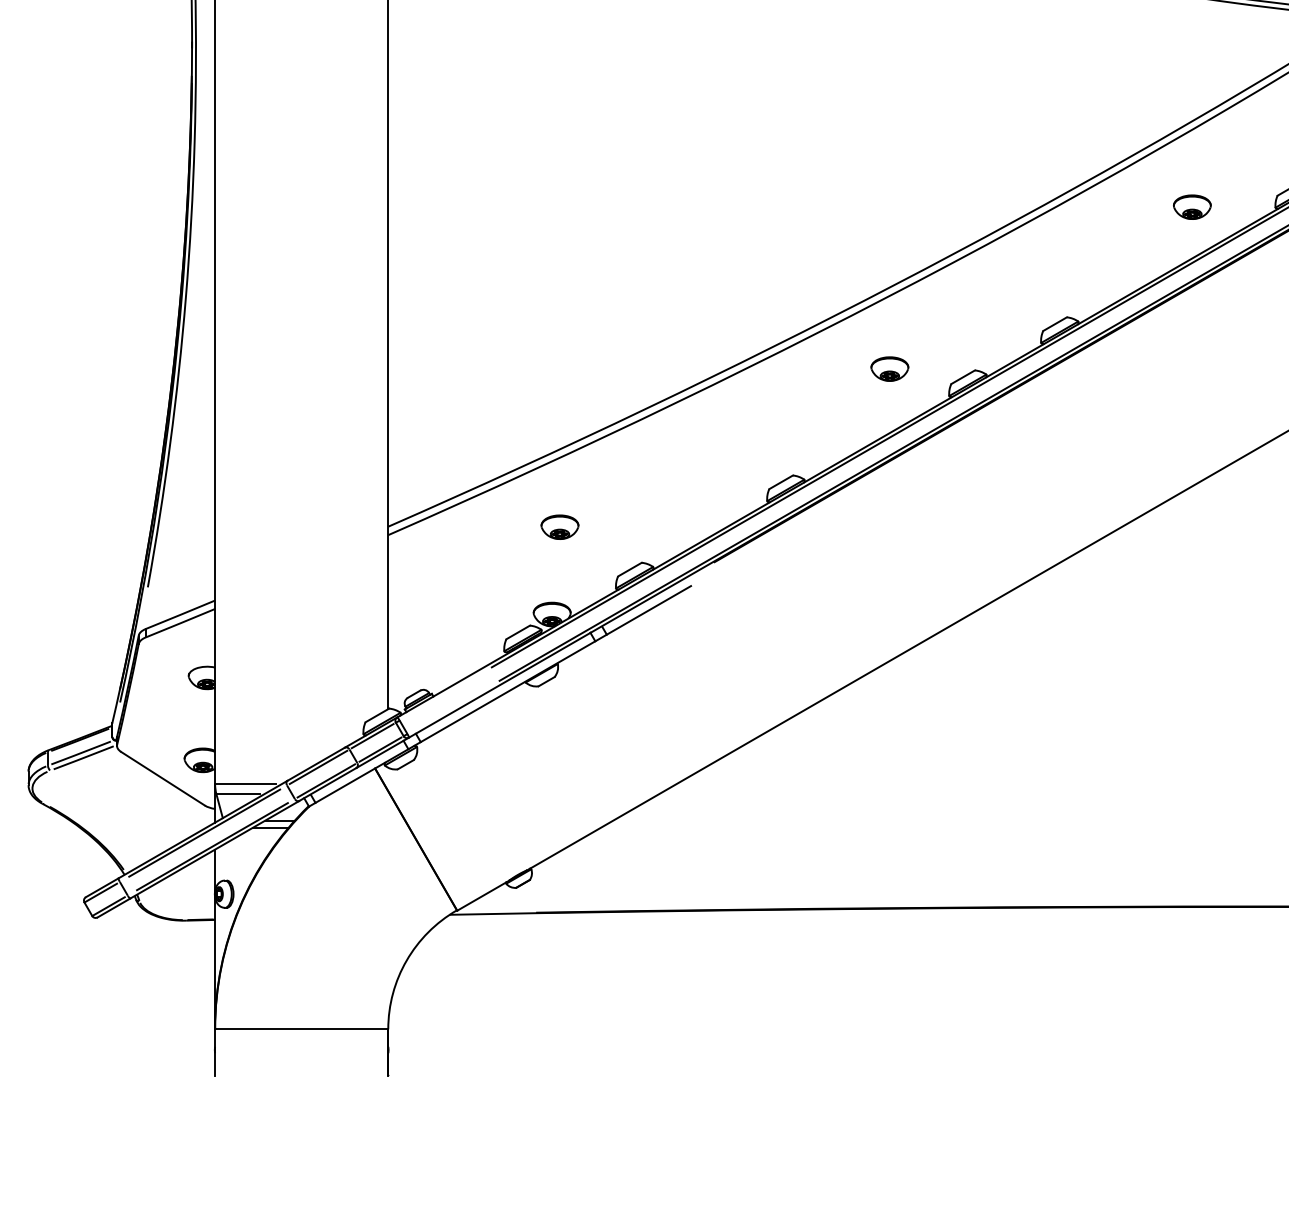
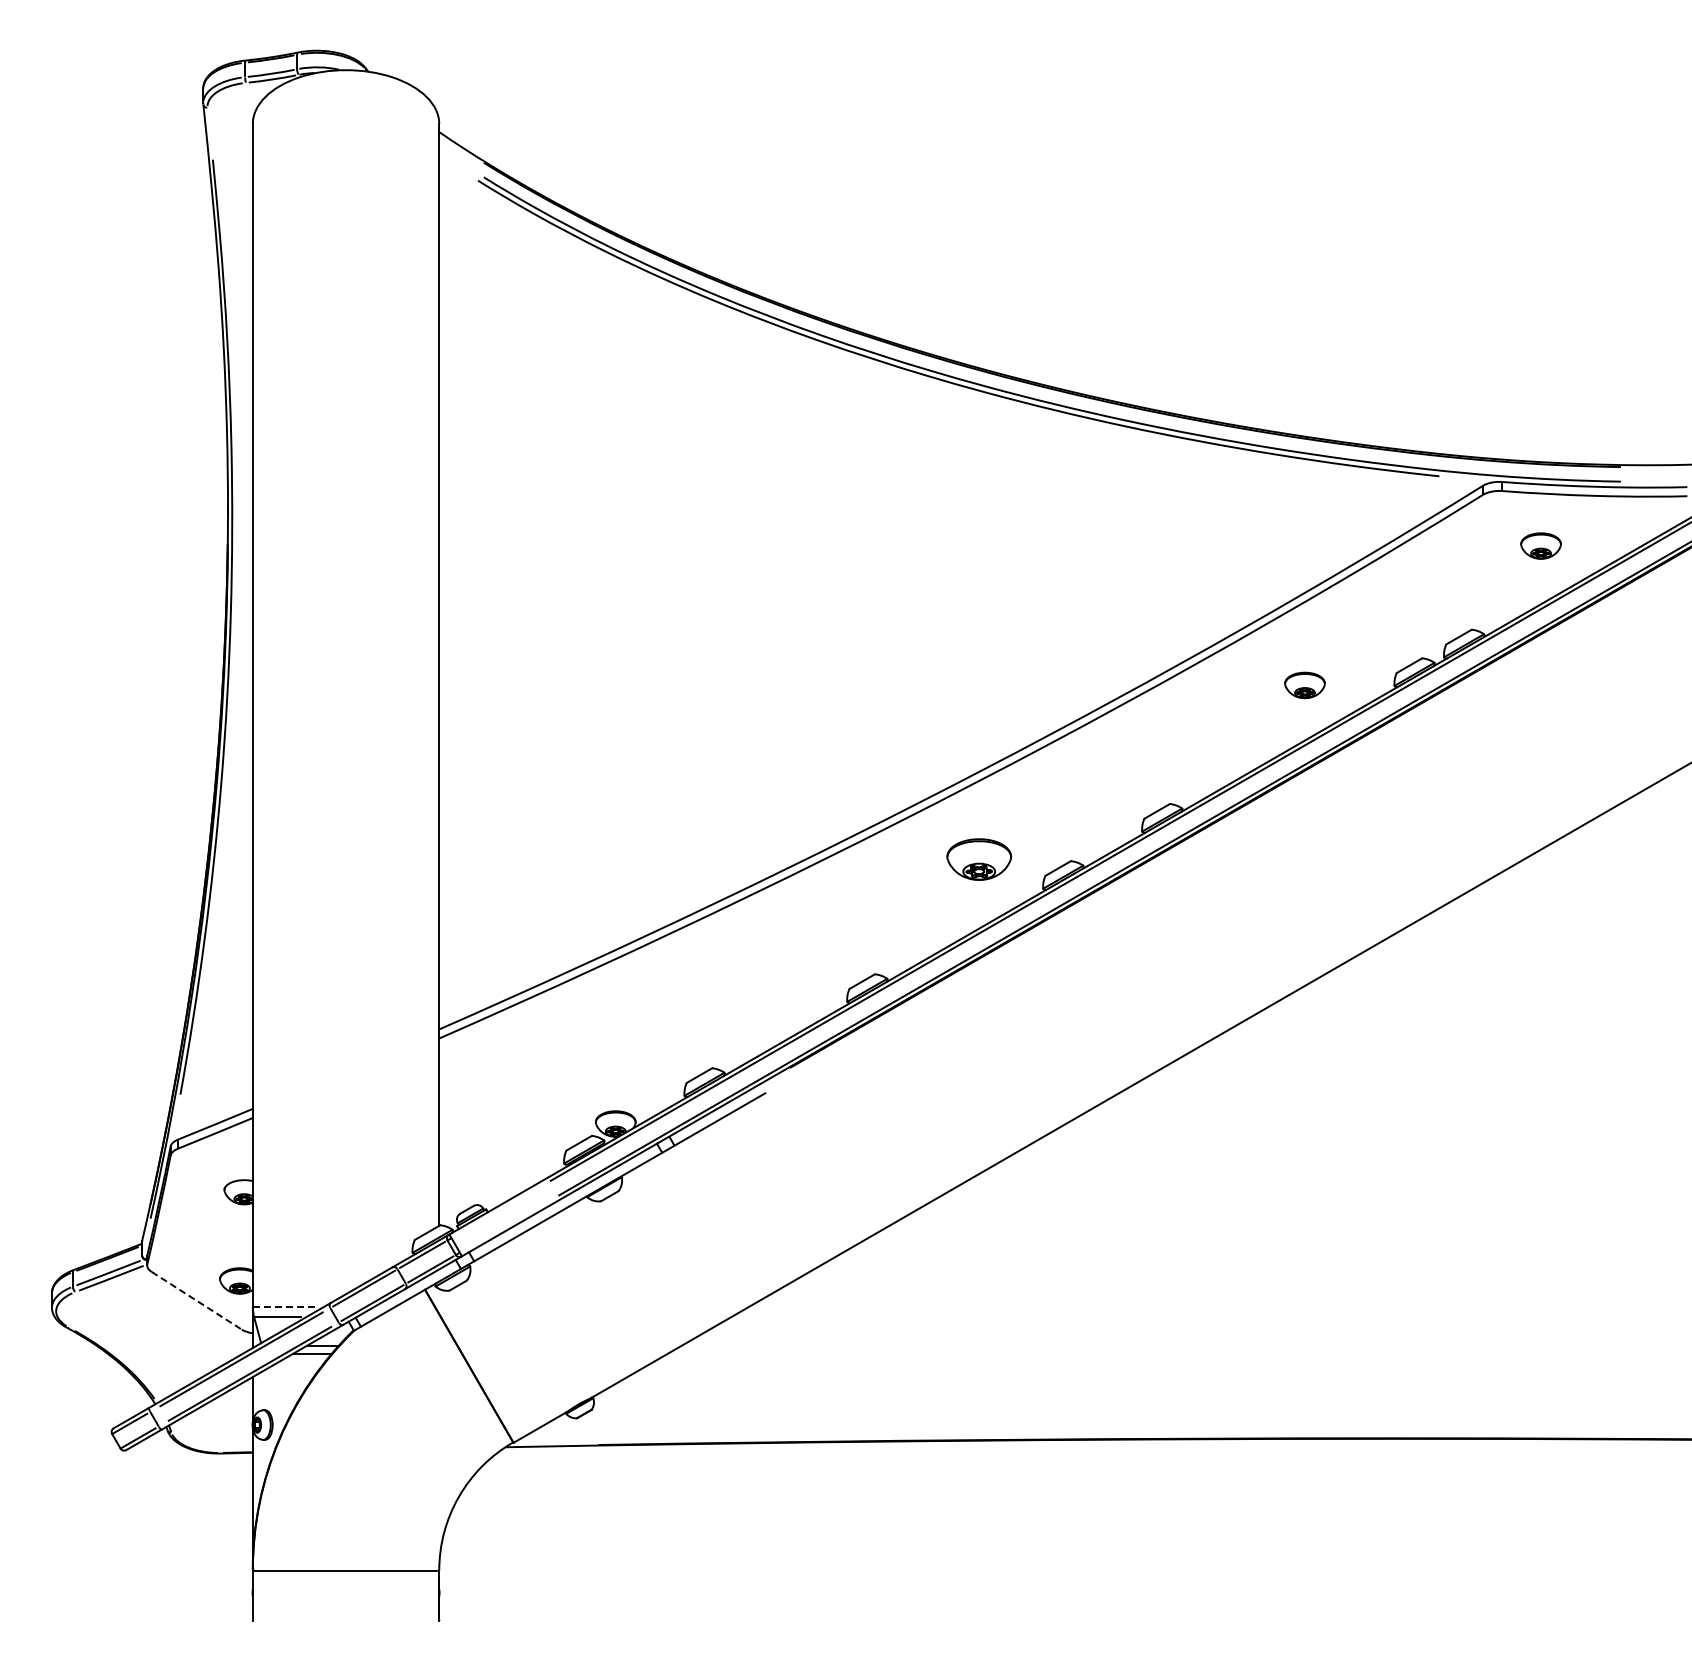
part: (890, 368) -> (979, 859), size x1.6
part: (559, 526) -> (623, 1029), removed
line: (162, 778) -> (196, 1300), solid -> dashed
line: (245, 784) -> (285, 1306), solid -> dashed

